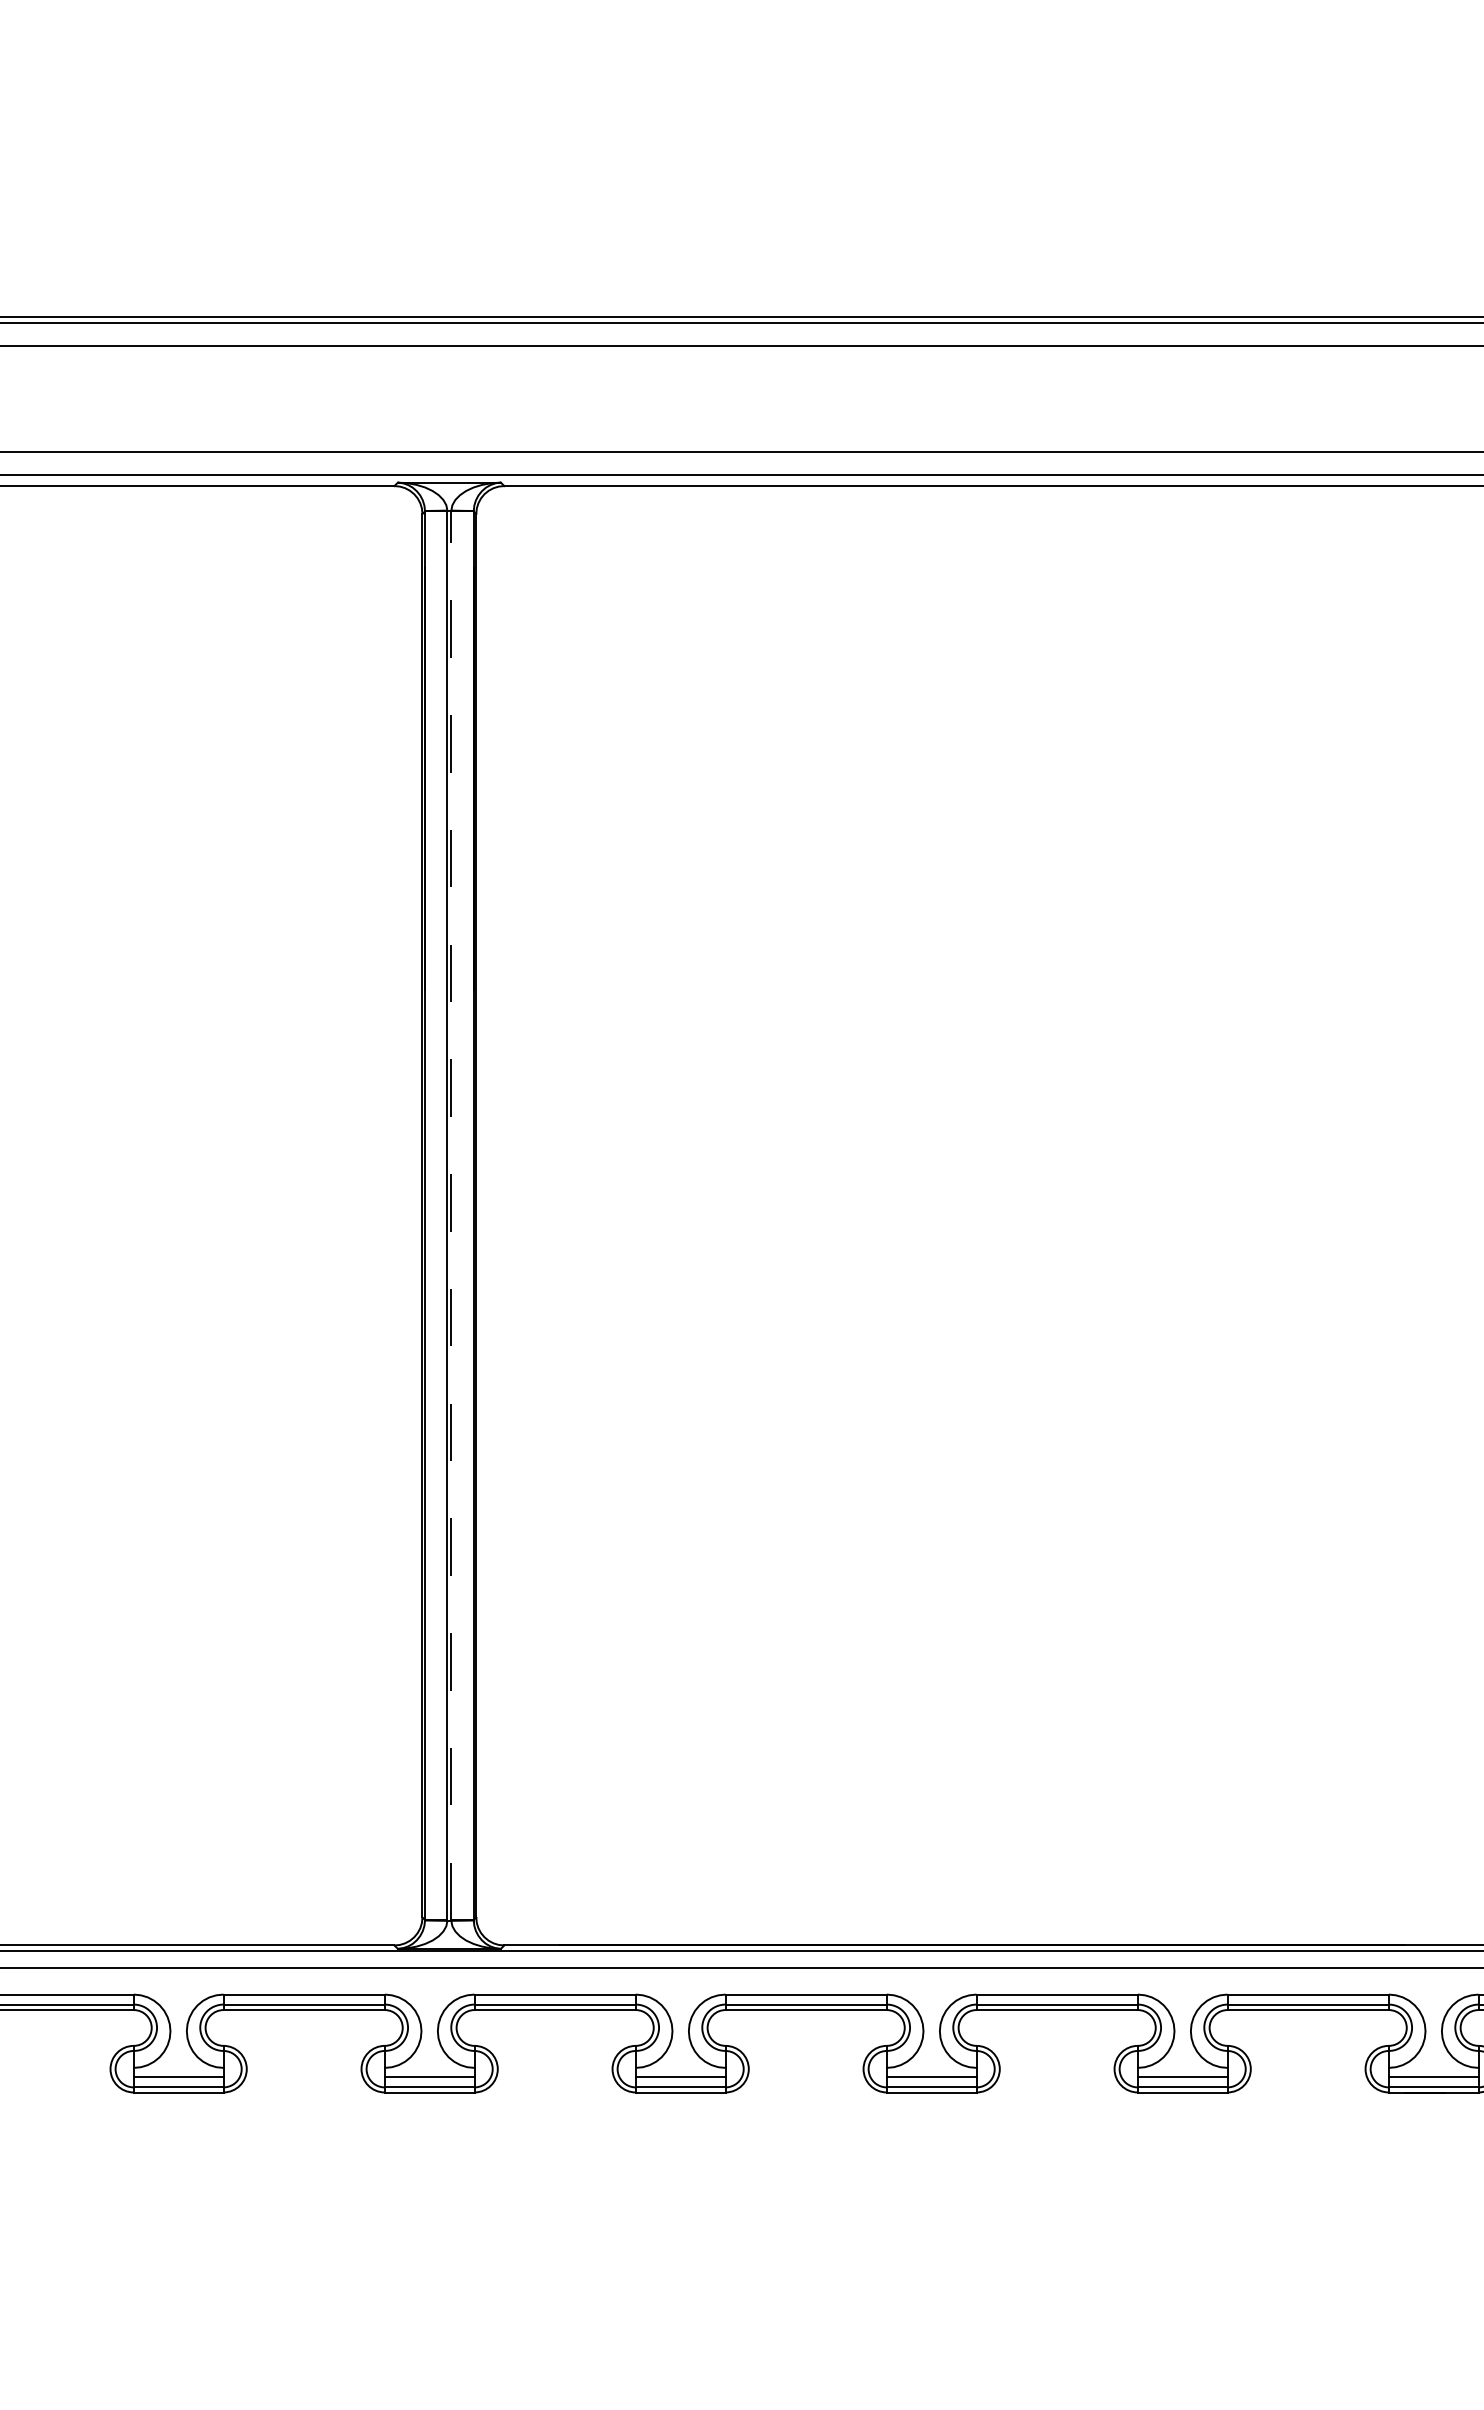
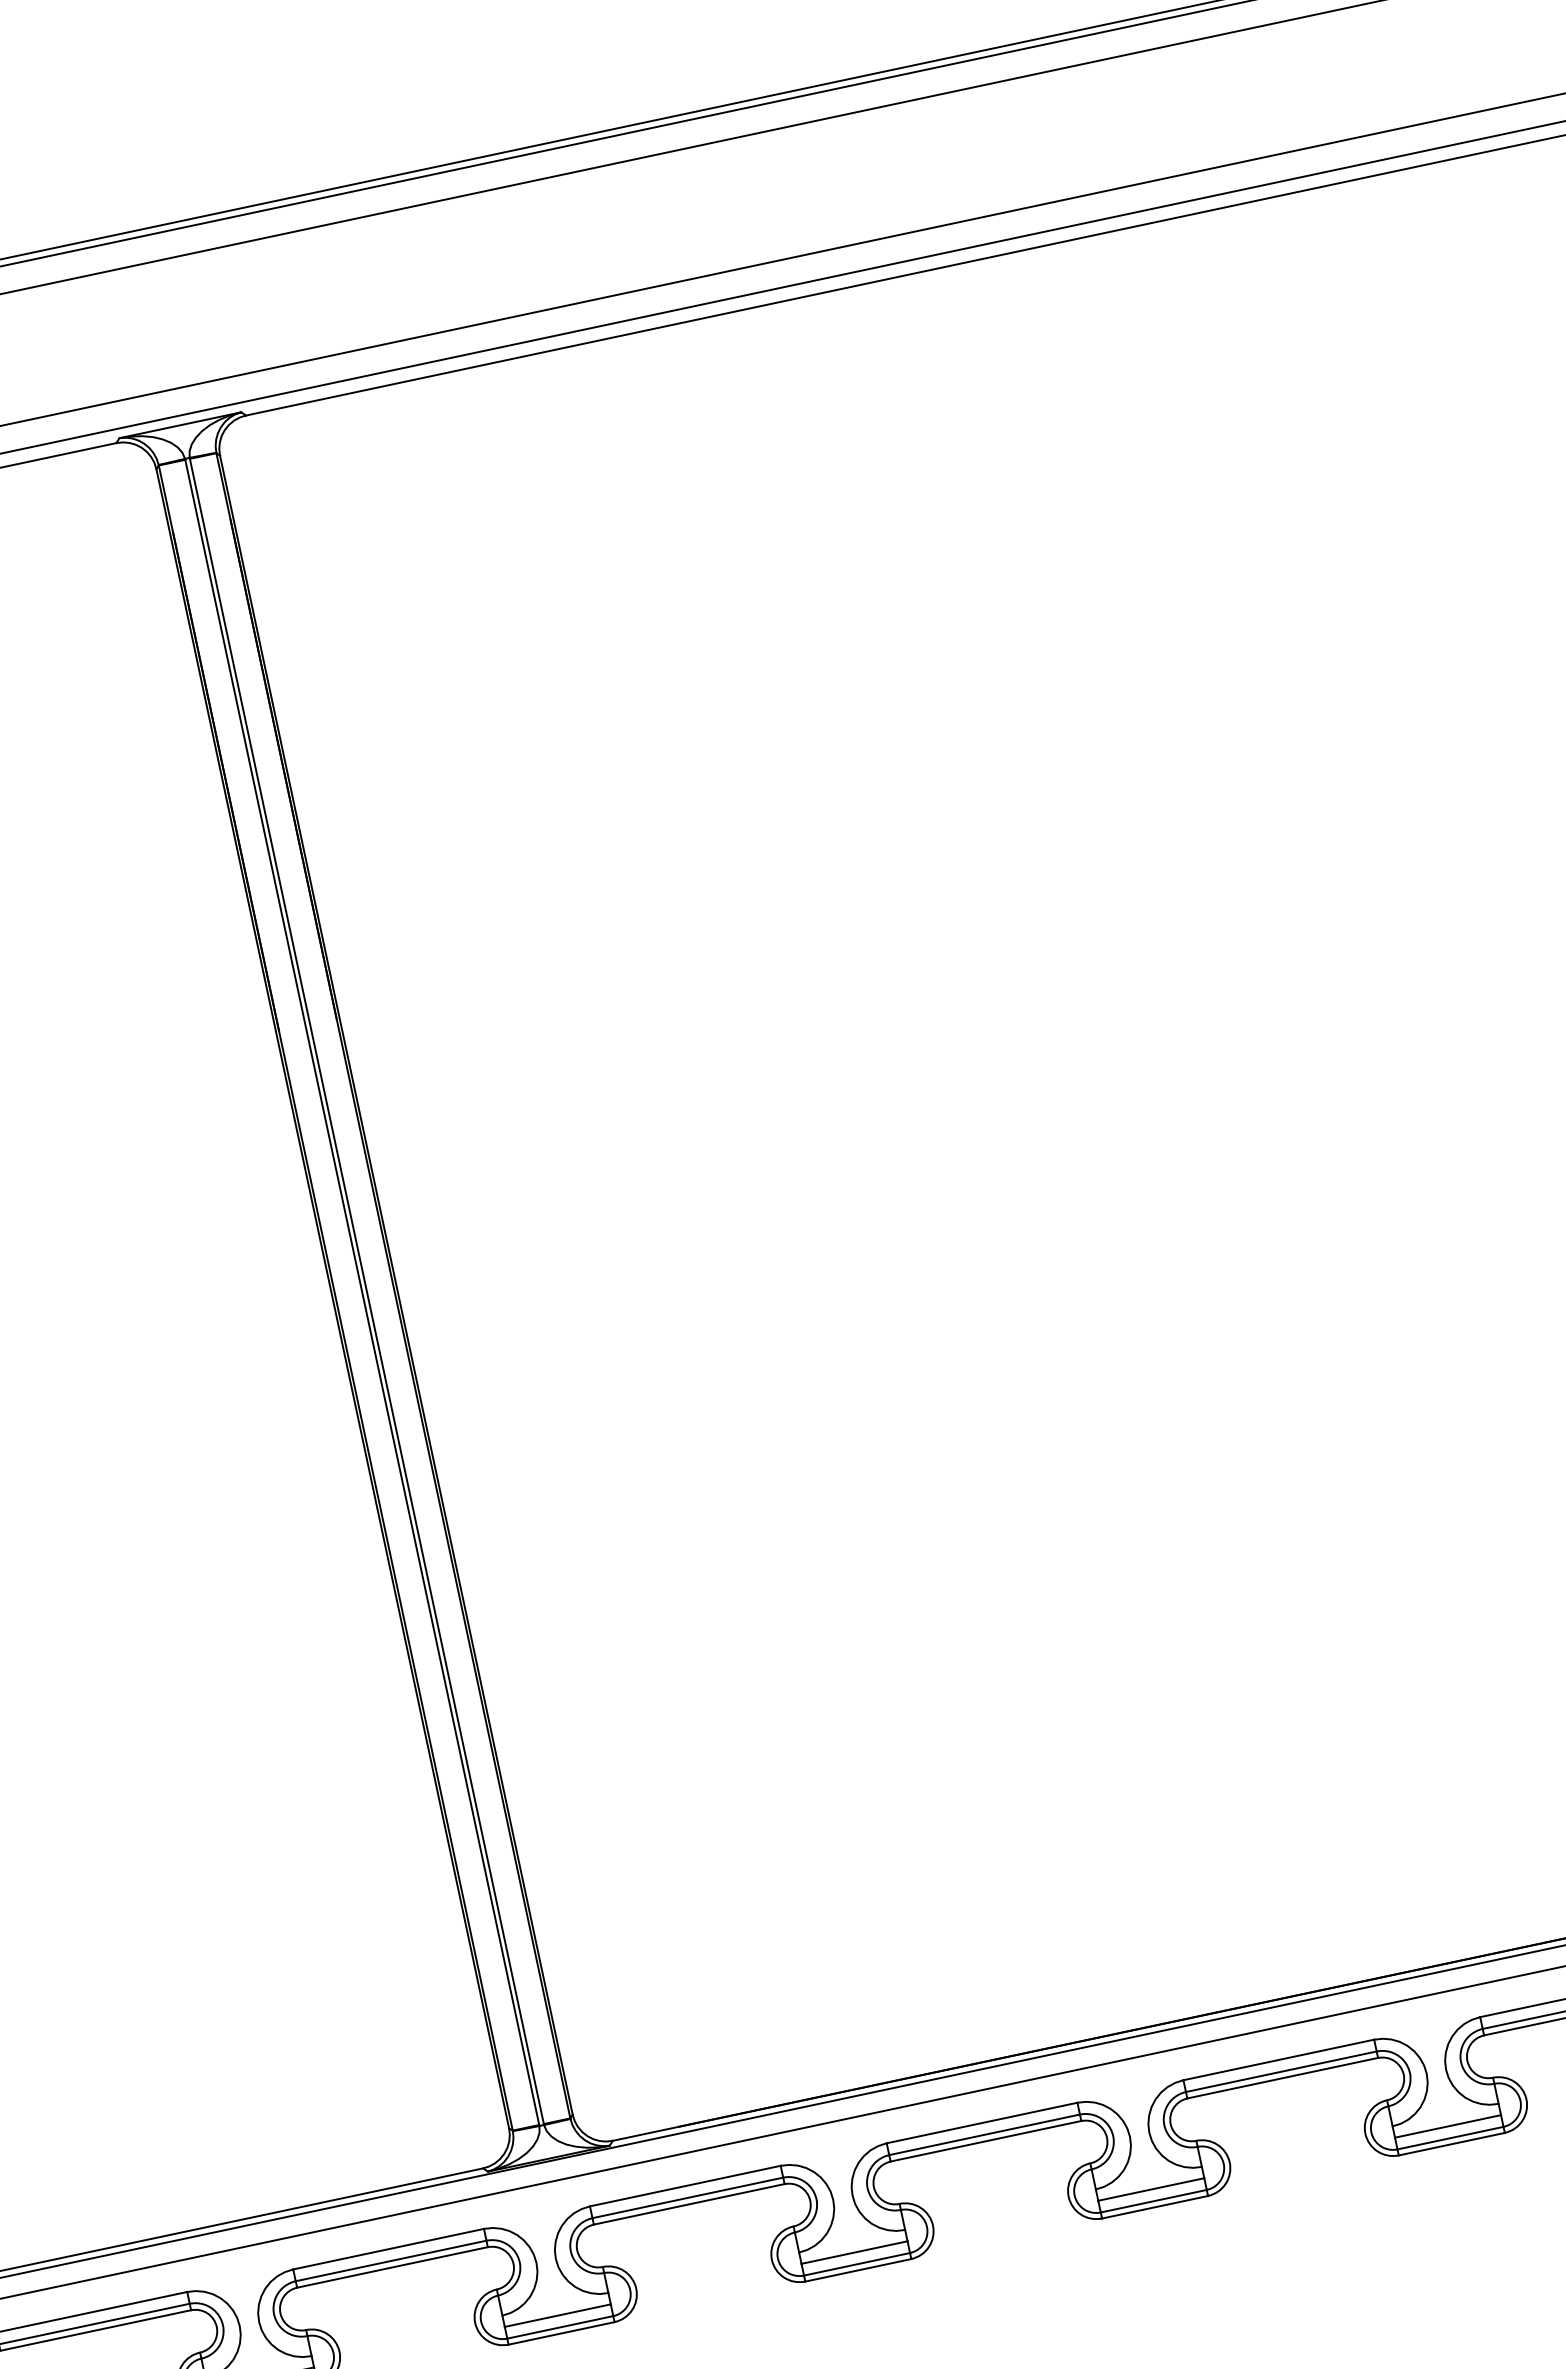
line: (451, 1215) -> (367, 1291), dashed -> solid

